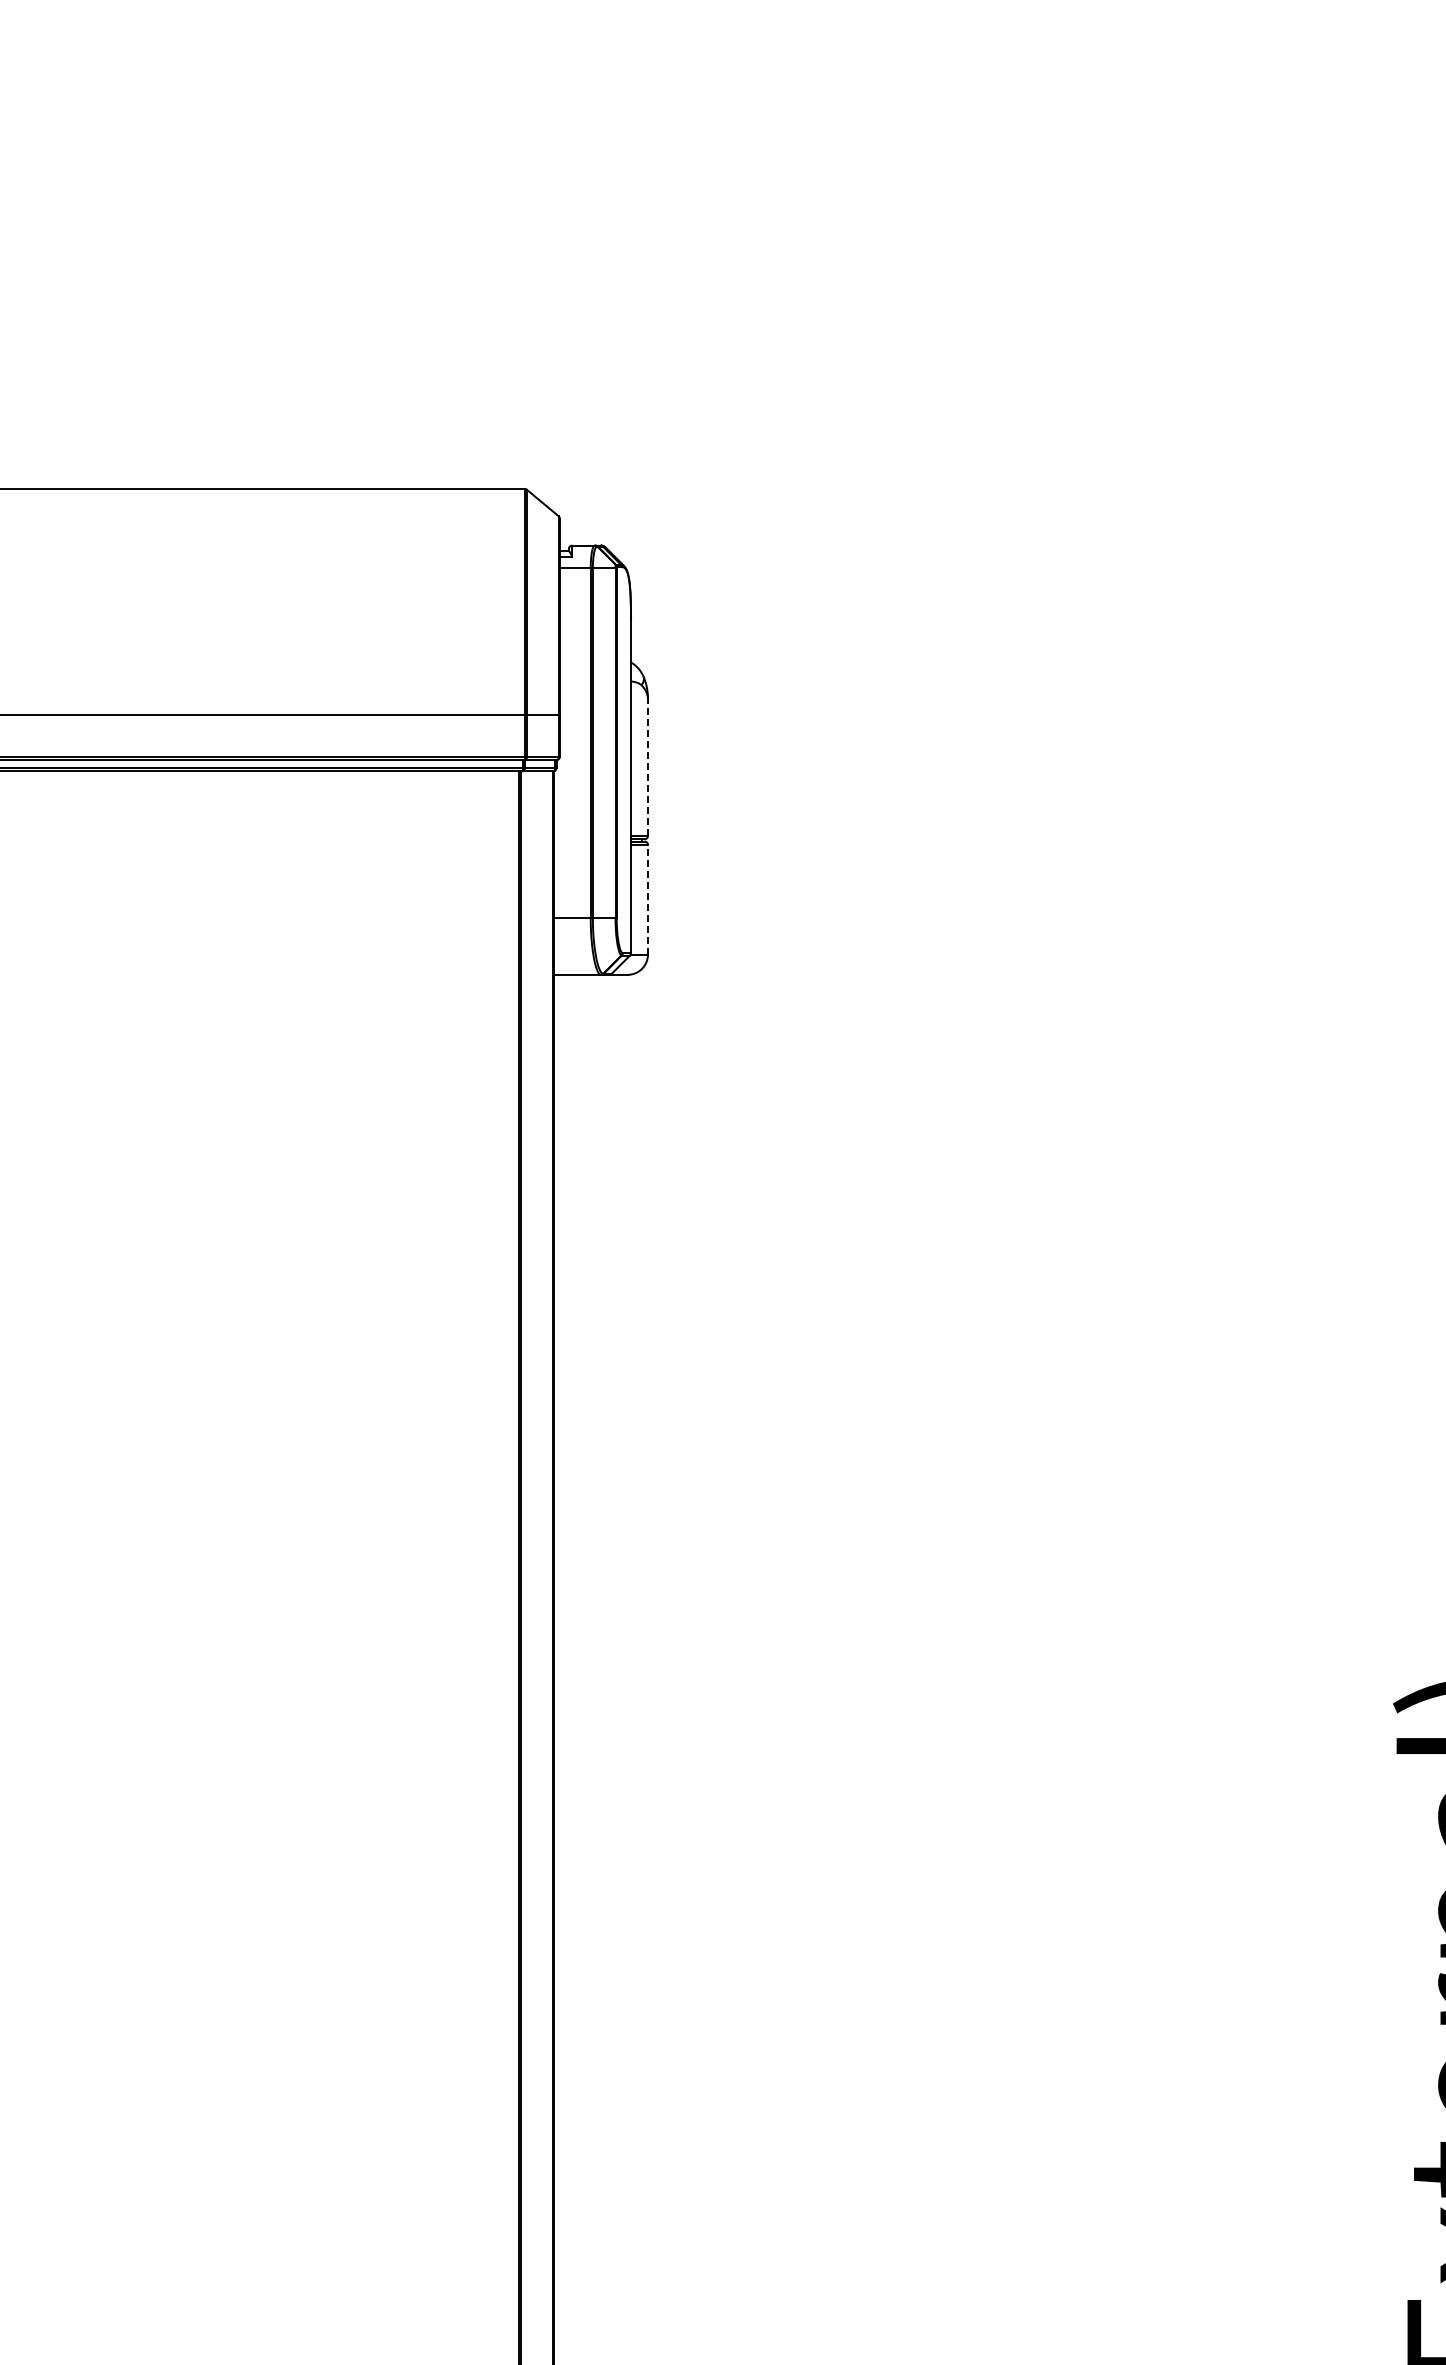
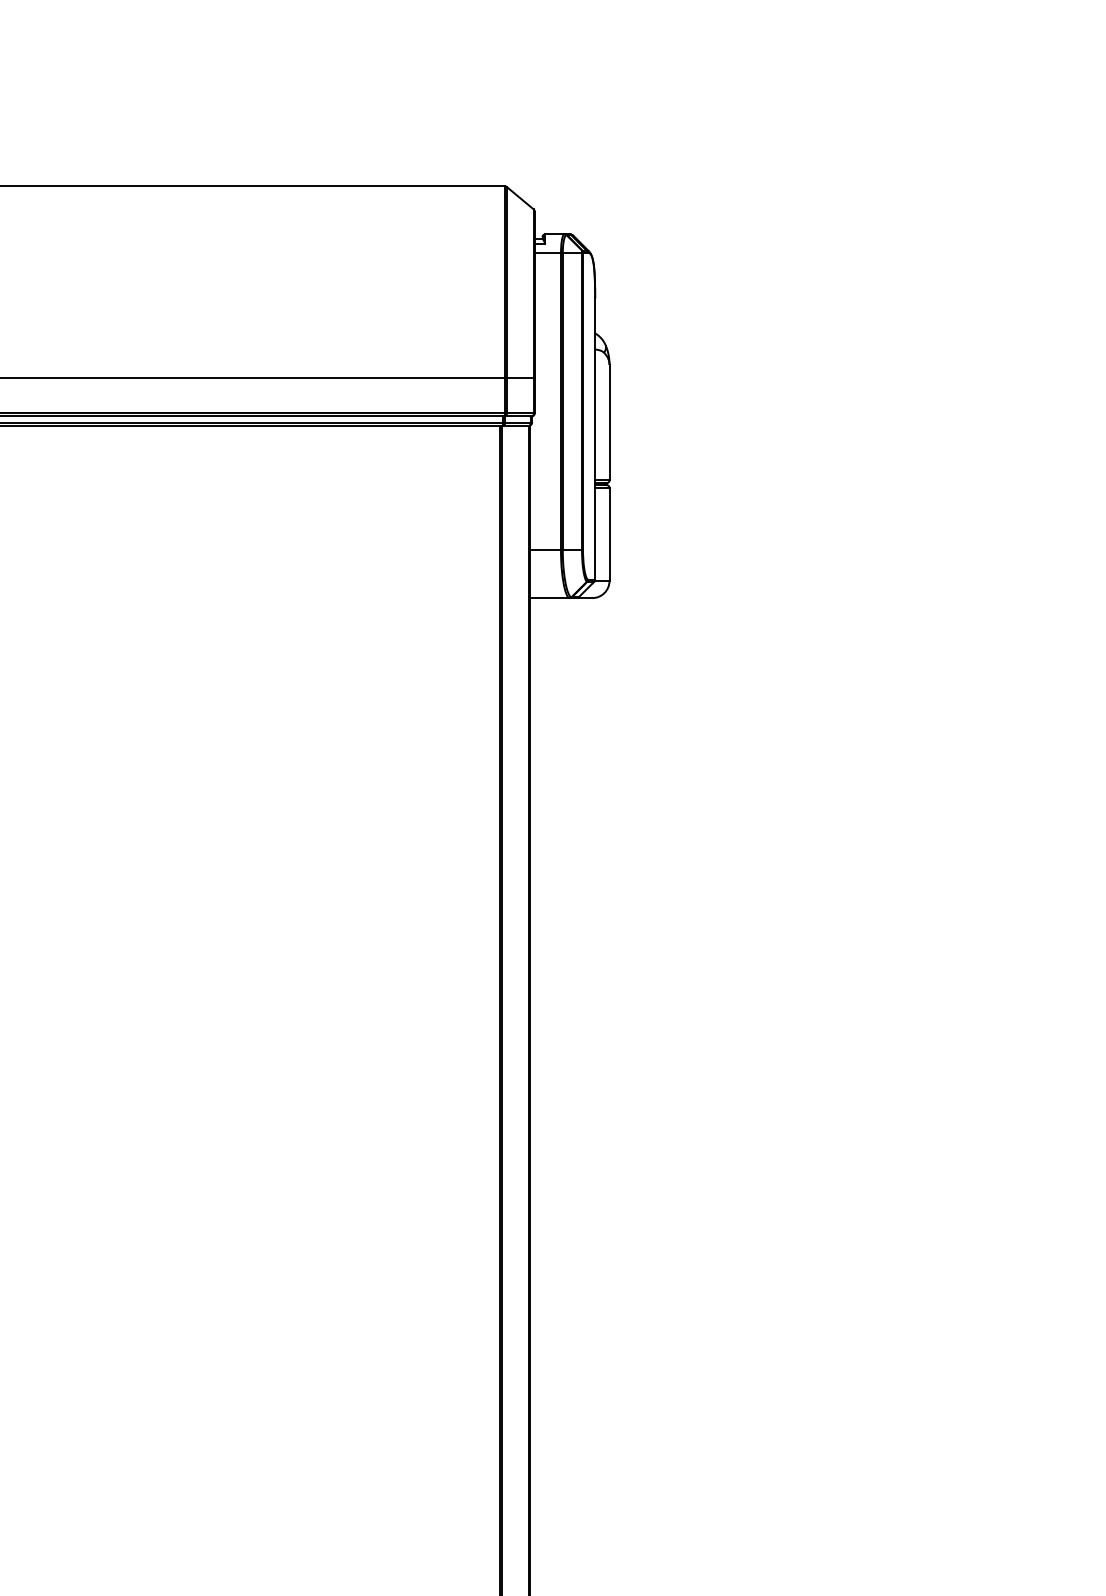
line: (648, 767) -> (609, 422), dashed -> solid
line: (648, 899) -> (609, 534), dashed -> solid

